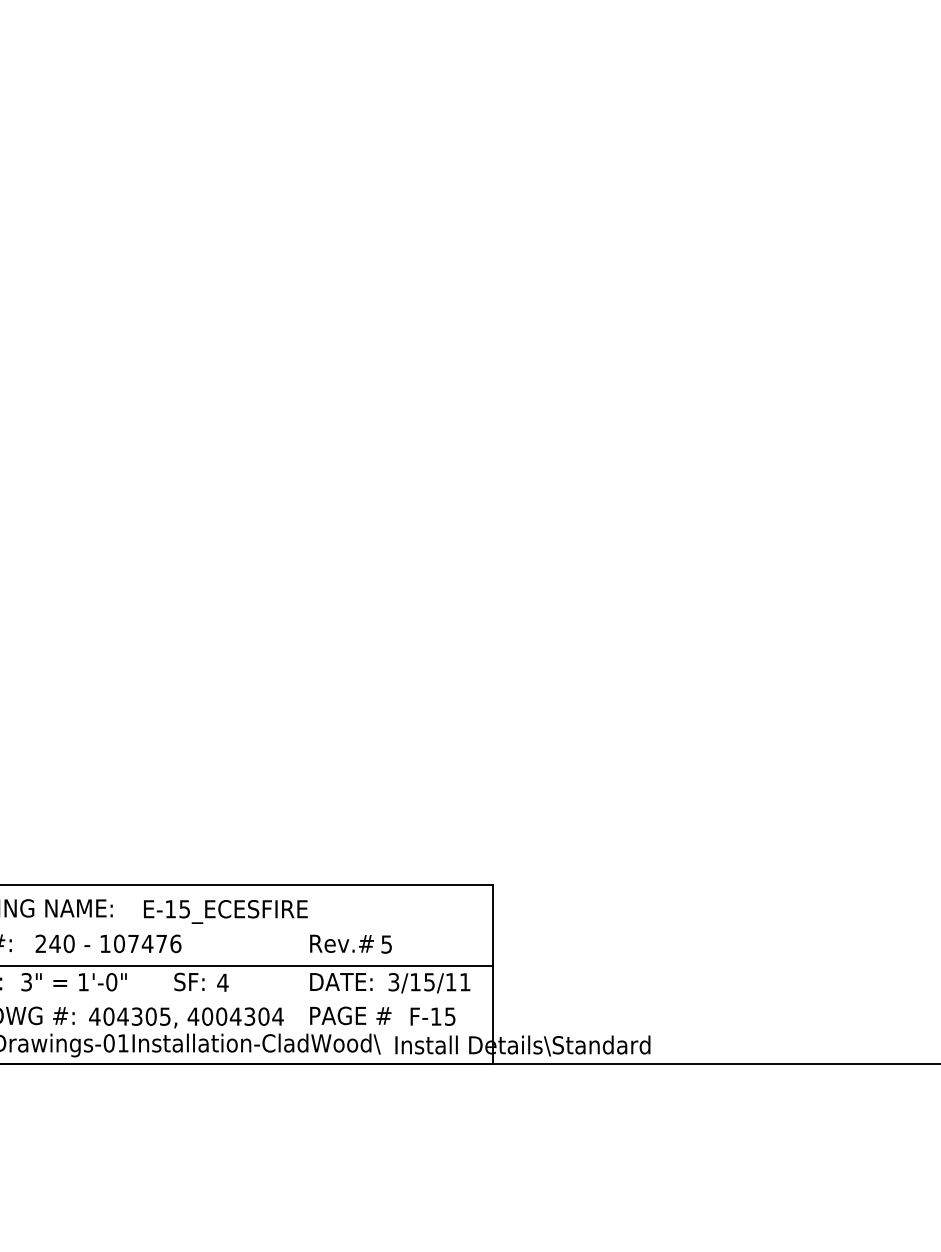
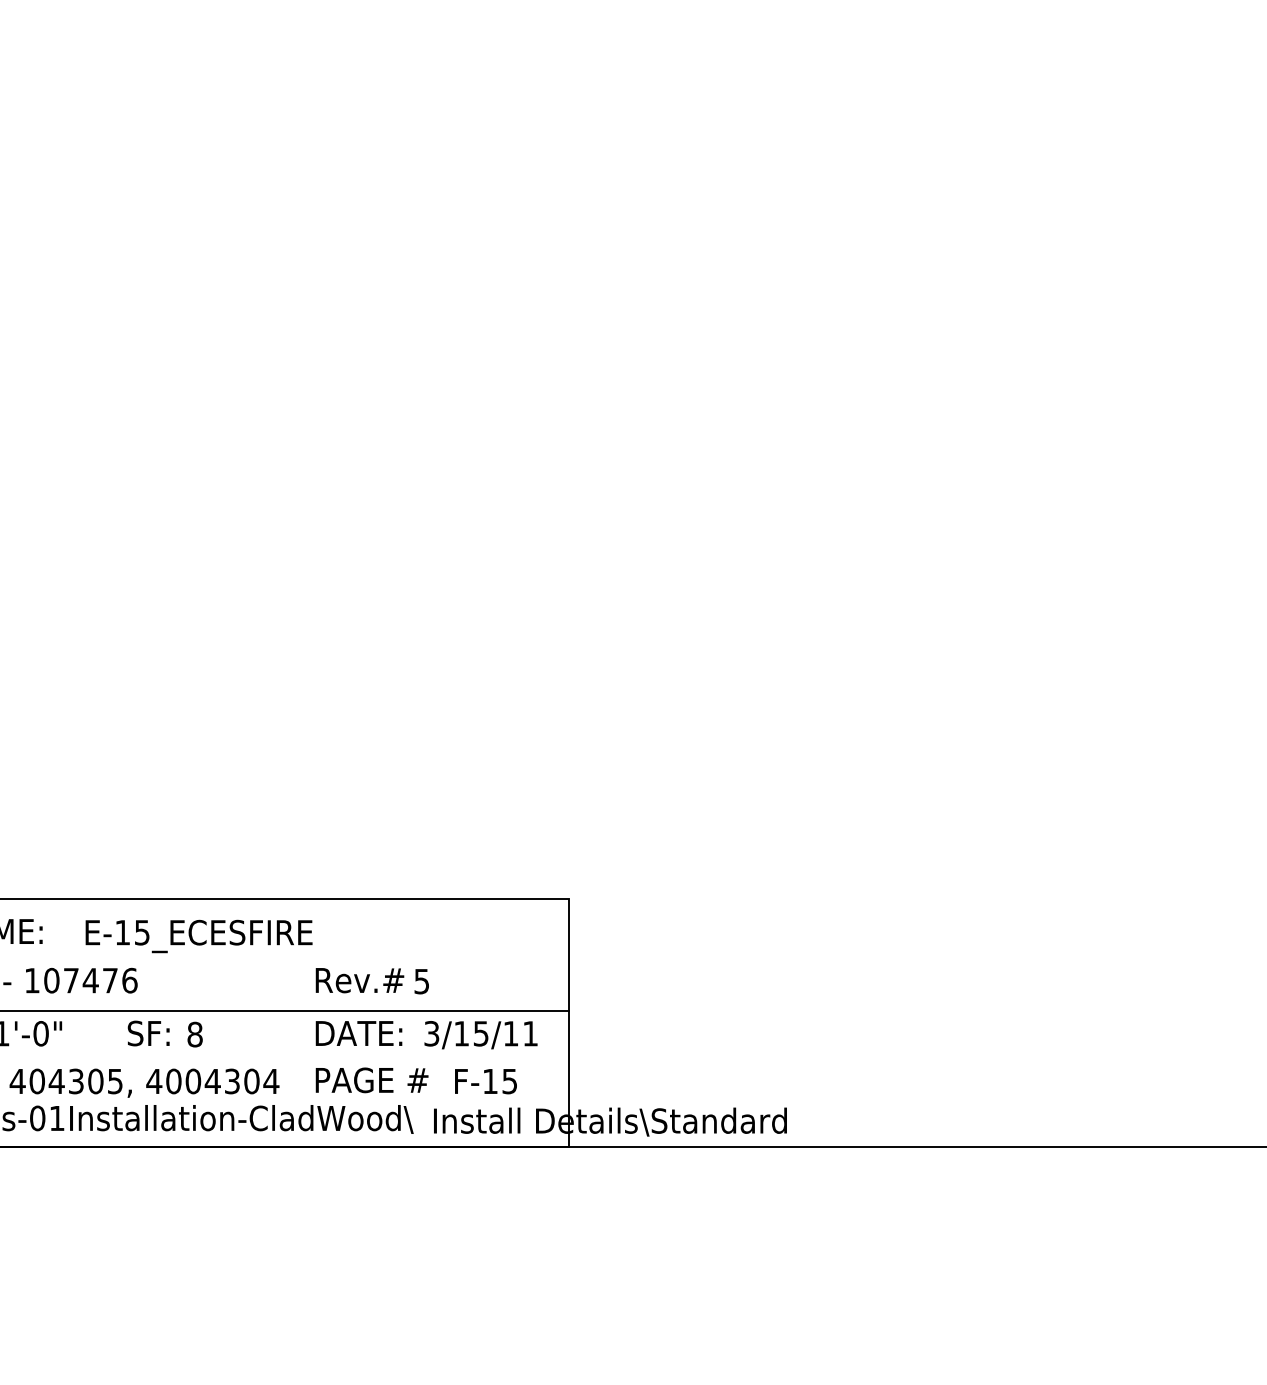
text: (222, 982) -> (194, 1034), 4 -> 8

